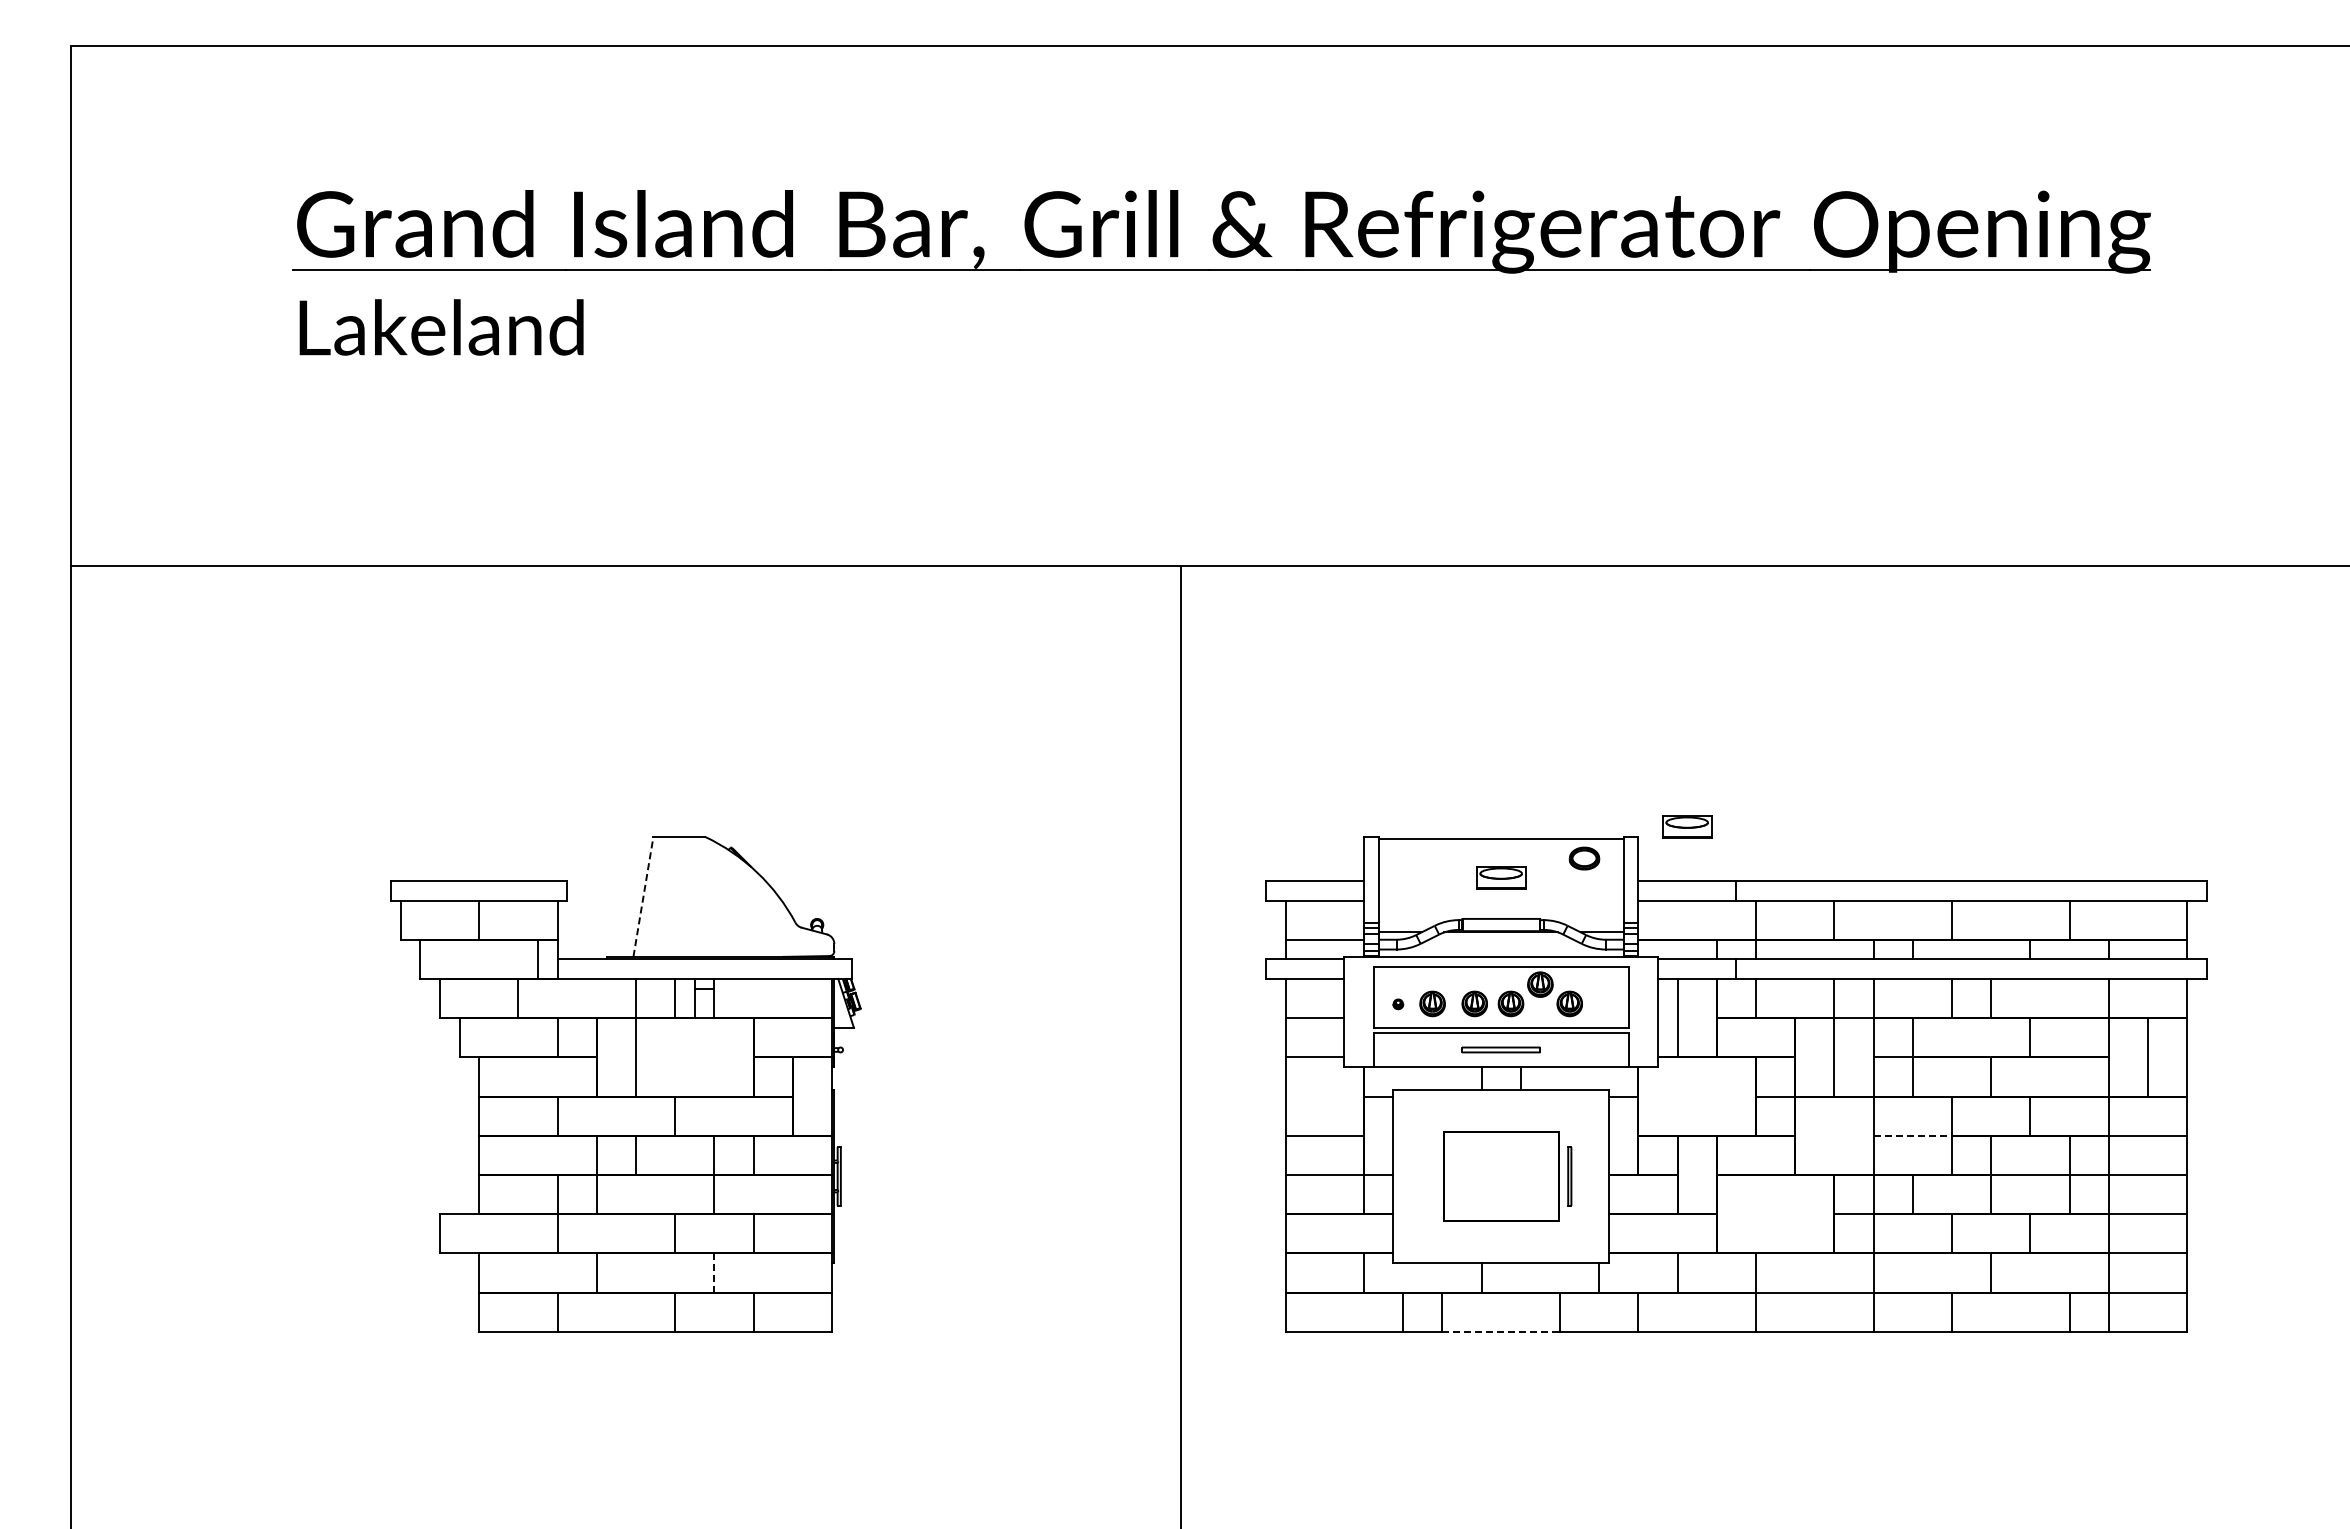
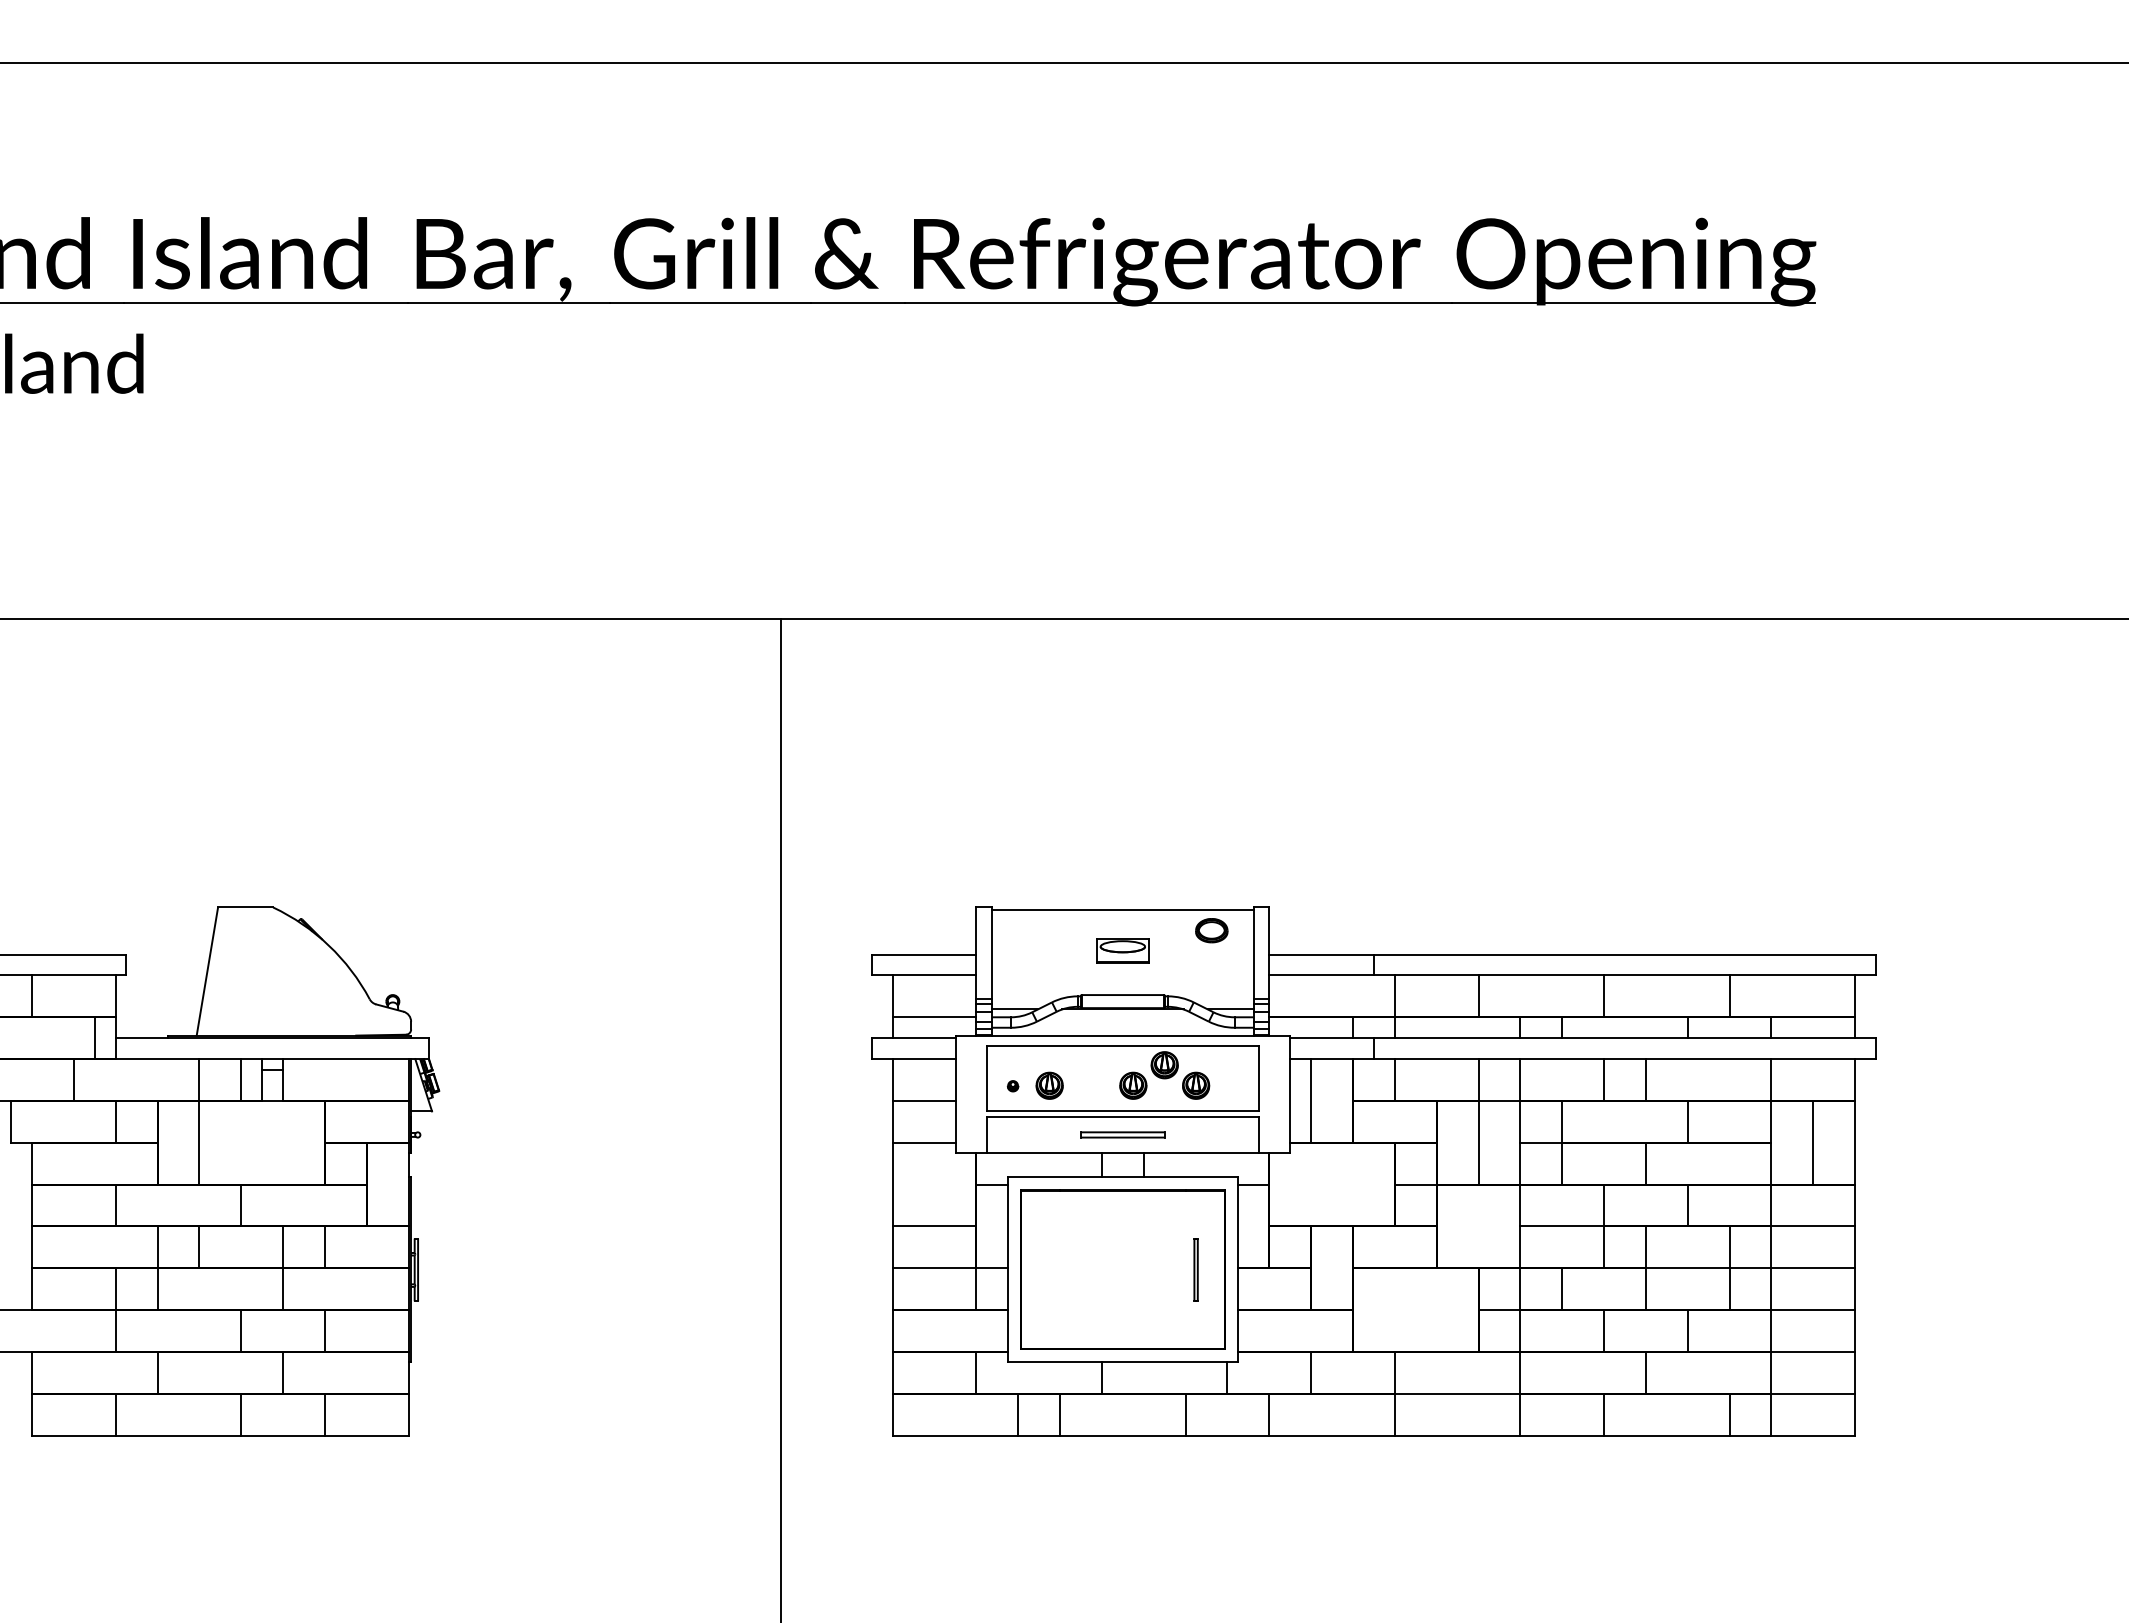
part: (1687, 826) -> (1321, 896), removed
line: (643, 896) -> (207, 971), dashed -> solid
part: (1474, 1003) -> (1094, 1085), removed
line: (1913, 1135) -> (1562, 1226), dashed -> solid
part: (1501, 1176) -> (1123, 1269), size x1.67
line: (714, 1272) -> (283, 1372), dashed -> solid
line: (1501, 1331) -> (1123, 1435), dashed -> solid

